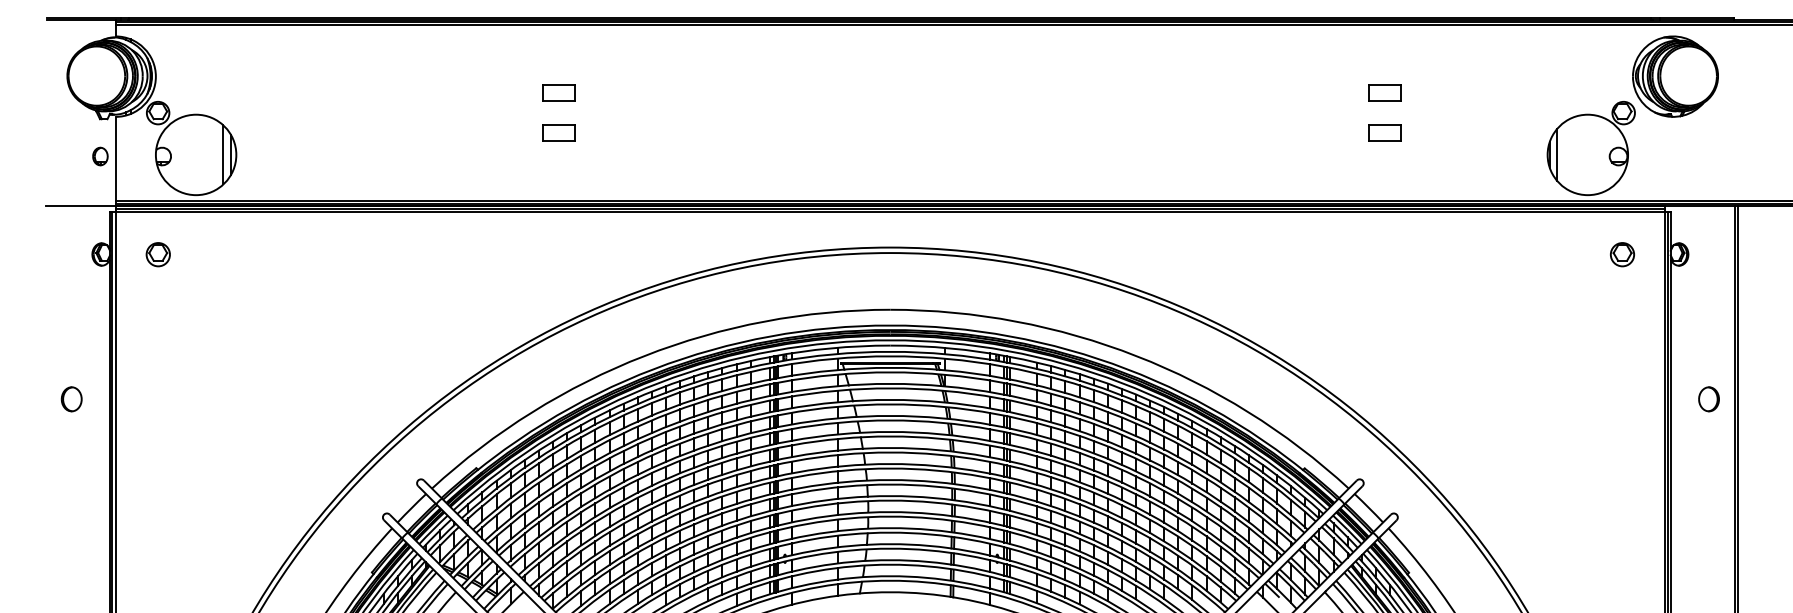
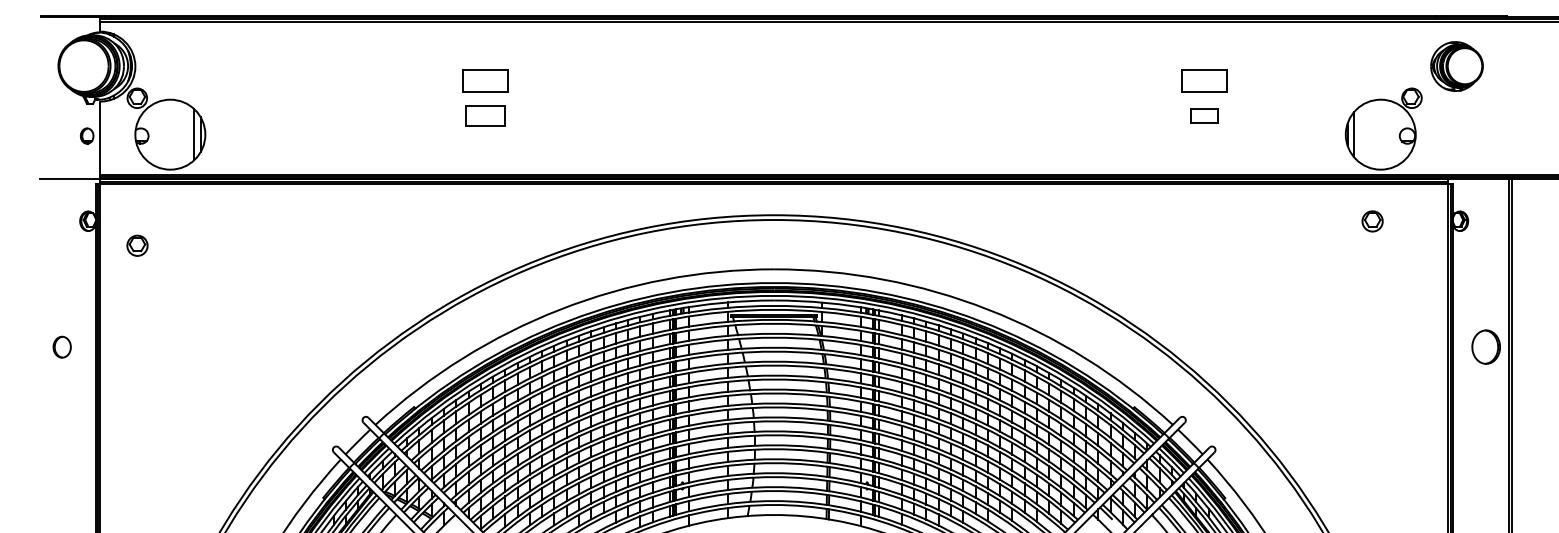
part: (1675, 76) -> (1456, 66), size x0.7
part: (558, 92) -> (485, 80), size x1.6
part: (1384, 92) -> (1203, 80), size x1.6
part: (558, 132) -> (485, 115), size x1.4
part: (157, 254) -> (136, 245), moved
part: (1622, 254) -> (1372, 221), moved
part: (1708, 399) -> (1485, 347), size x1.6

